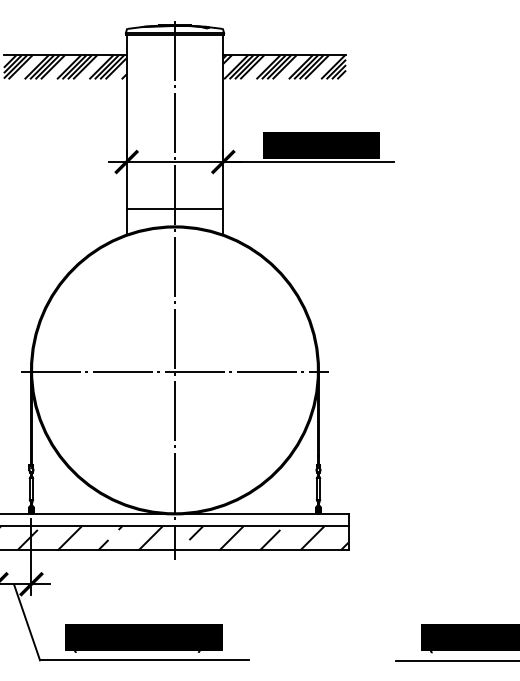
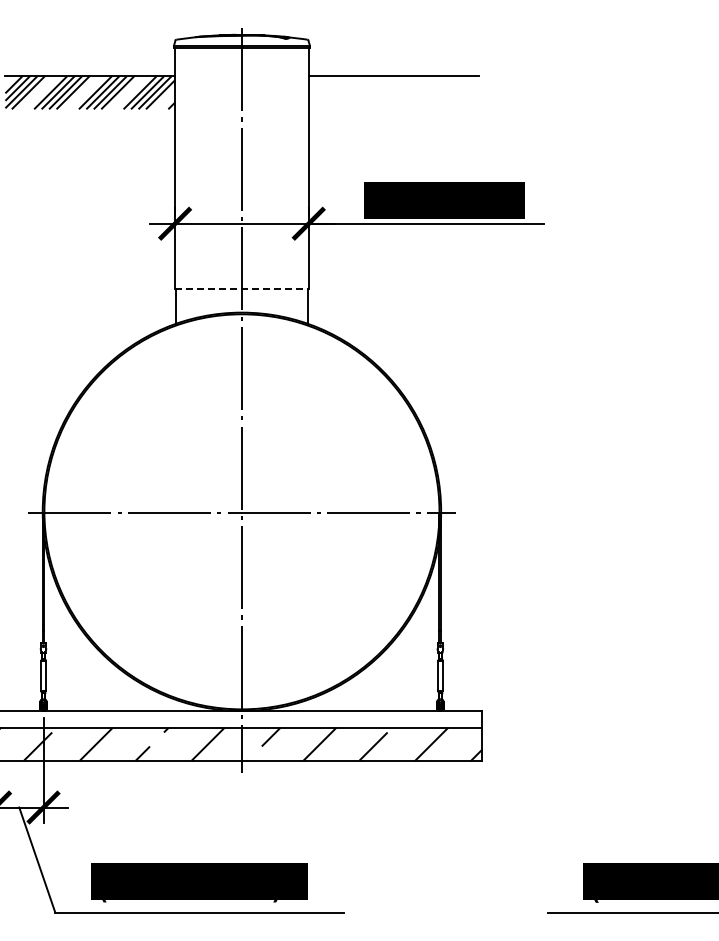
hatch: (284, 67) -> (393, 92), removed
line: (174, 209) -> (241, 289), solid -> dashed

